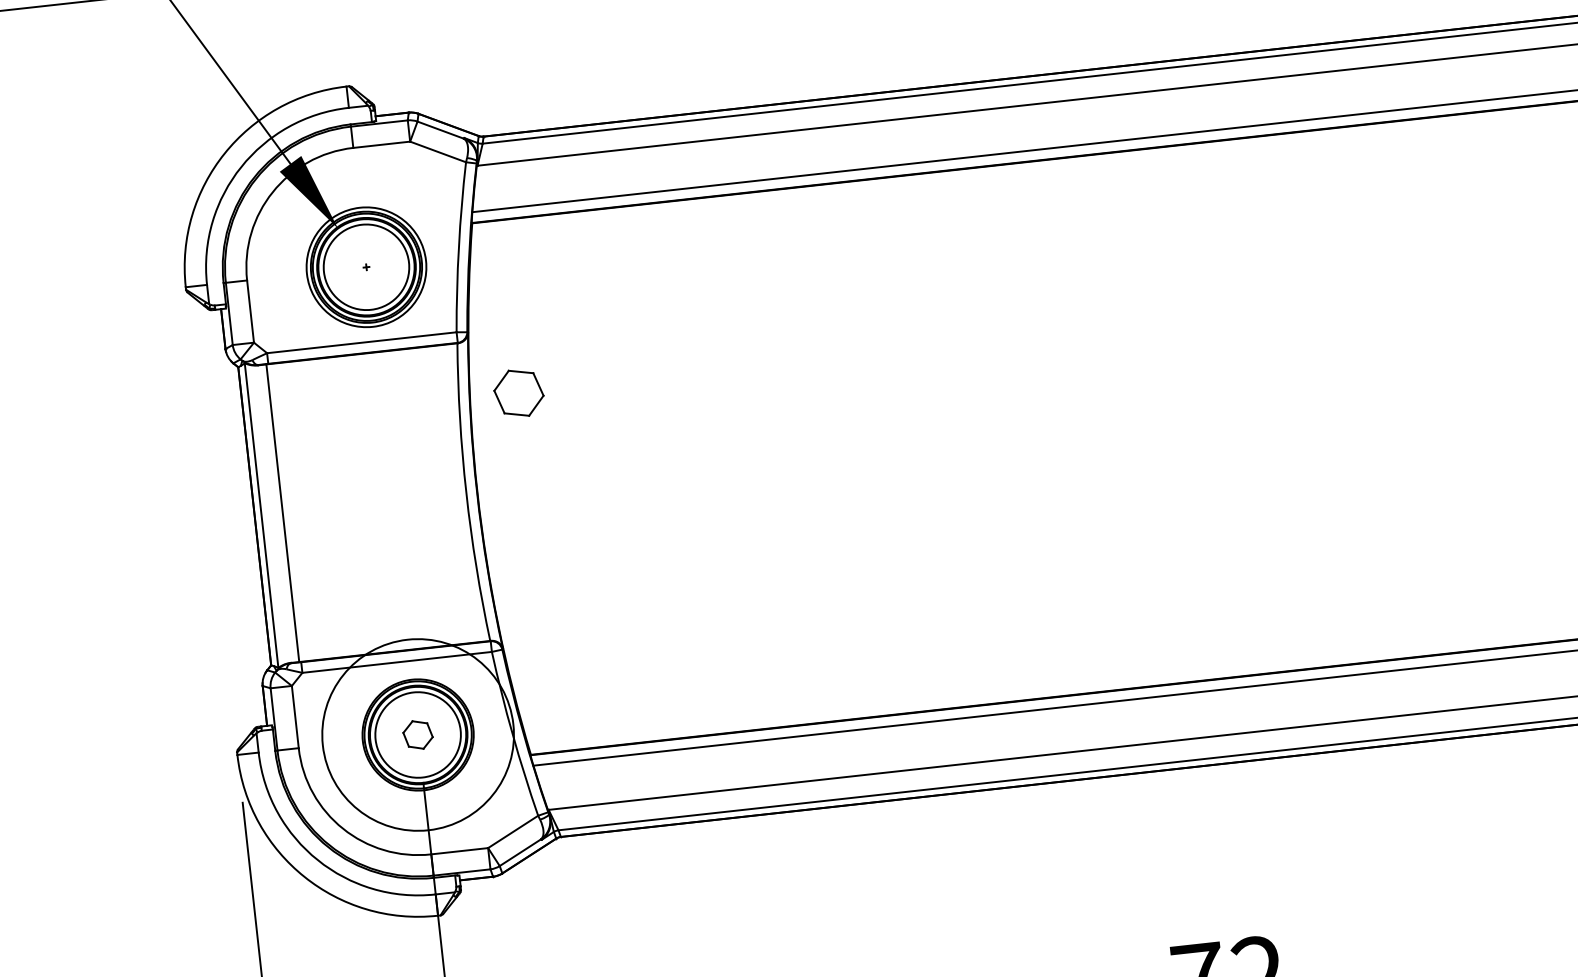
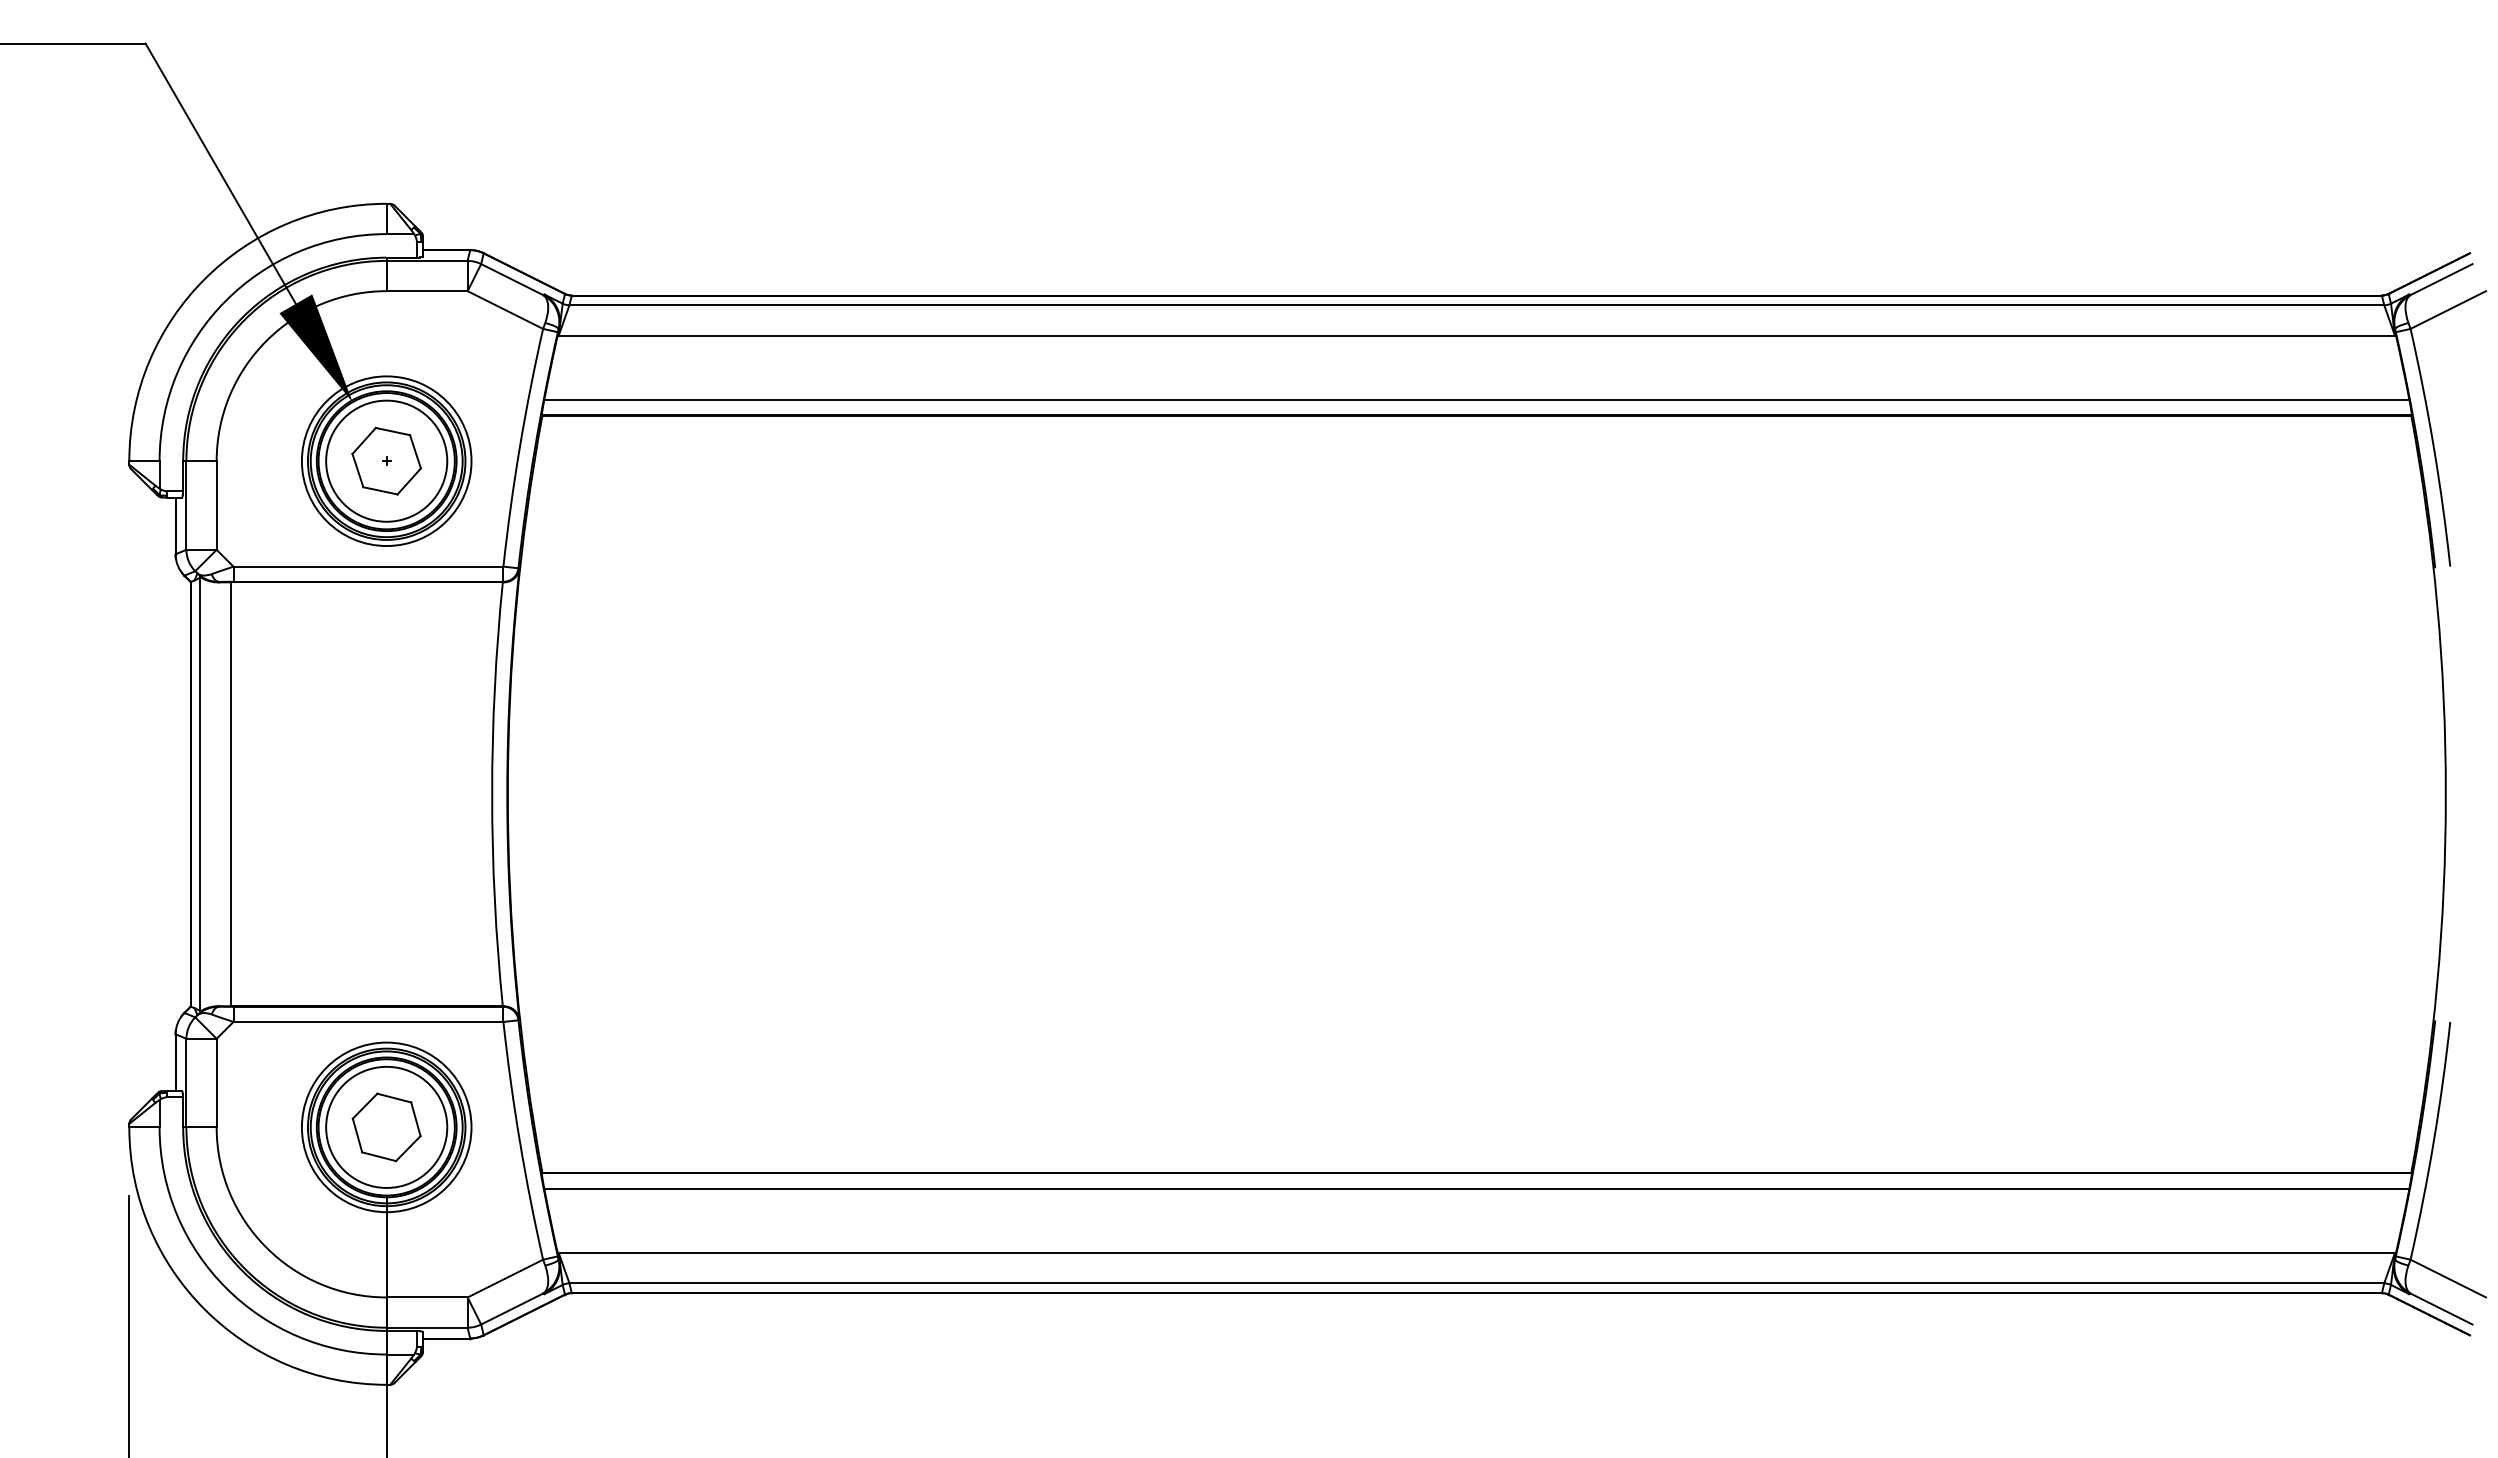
part: (518, 392) -> (386, 460), moved
circle: (417, 735) -> (386, 1127), size x0.62
part: (417, 735) -> (386, 1127), size x1.67

